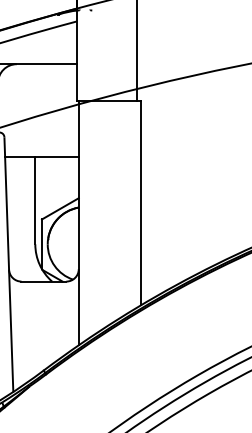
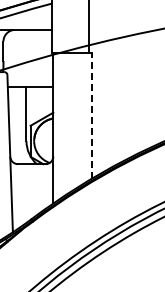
line: (140, 202) -> (91, 115), solid -> dashed

